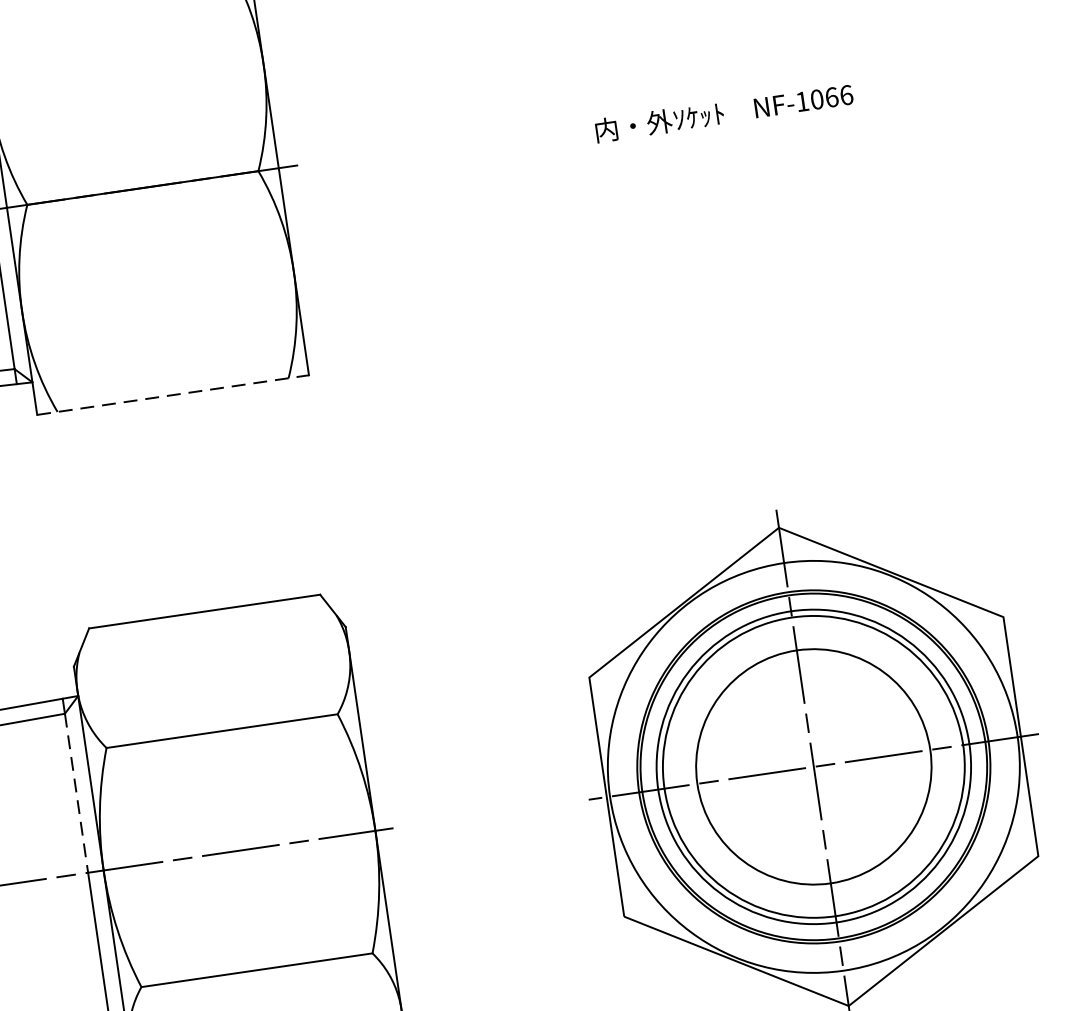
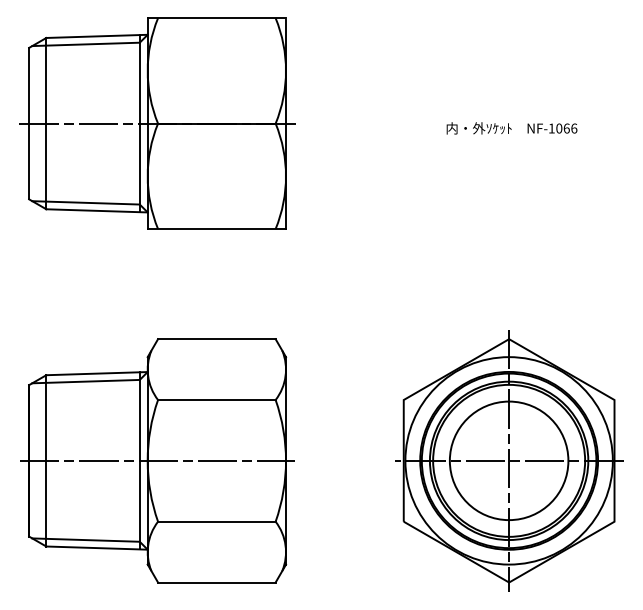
line: (174, 395) -> (217, 229), dashed -> solid
line: (75, 793) -> (139, 420), dashed -> solid

